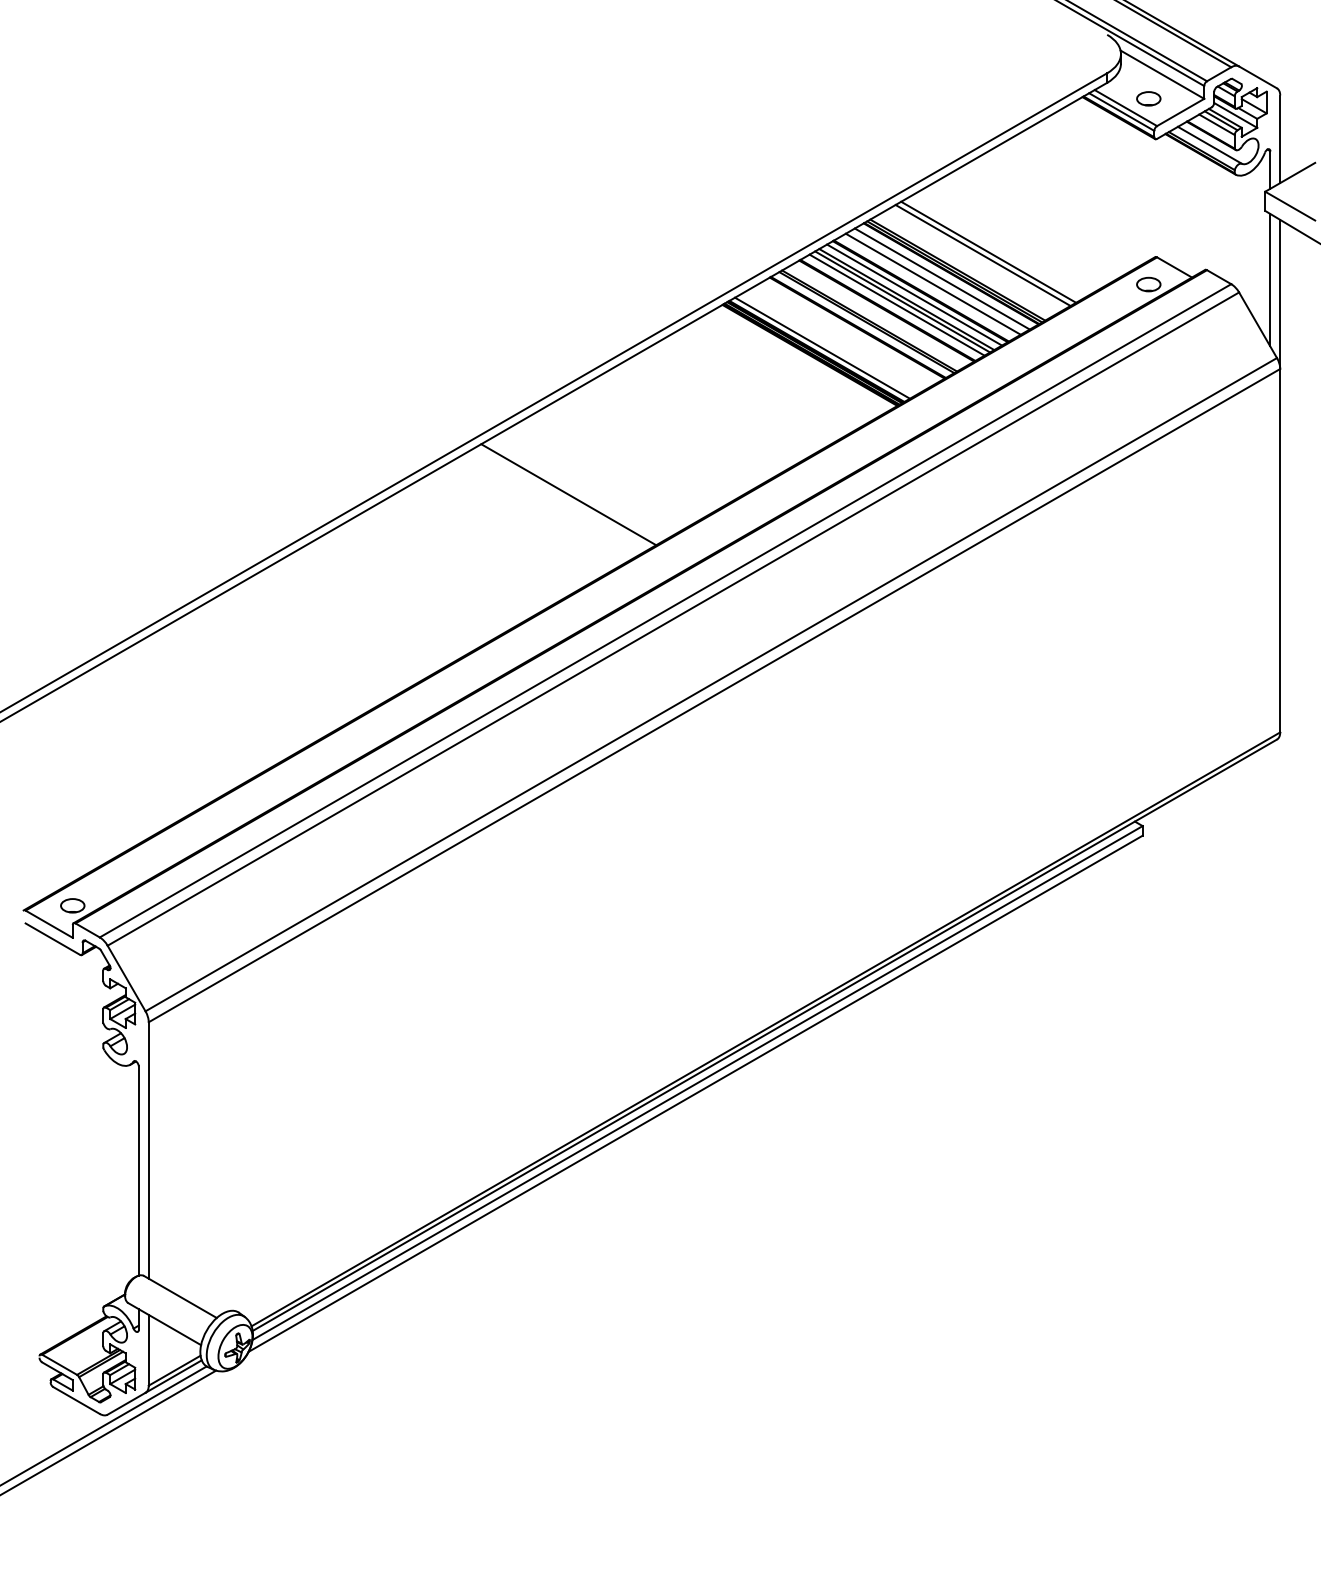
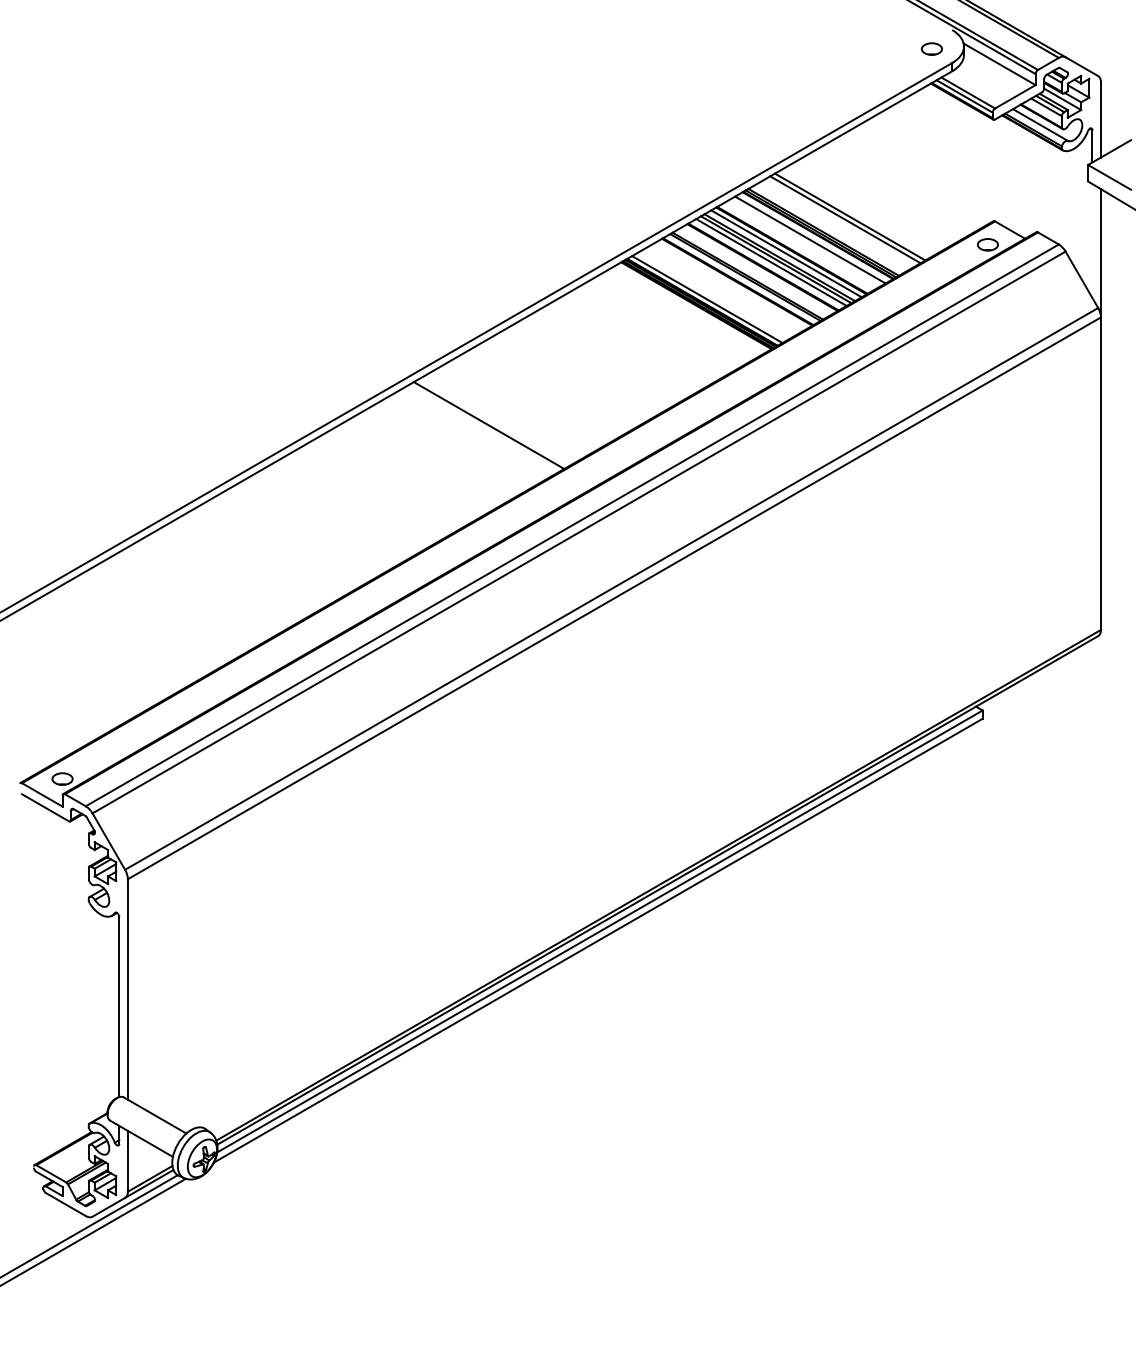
part: (1148, 98) -> (931, 48), moved
line: (1270, 279) -> (1092, 240), removed
line: (933, 284) -> (802, 244), removed

